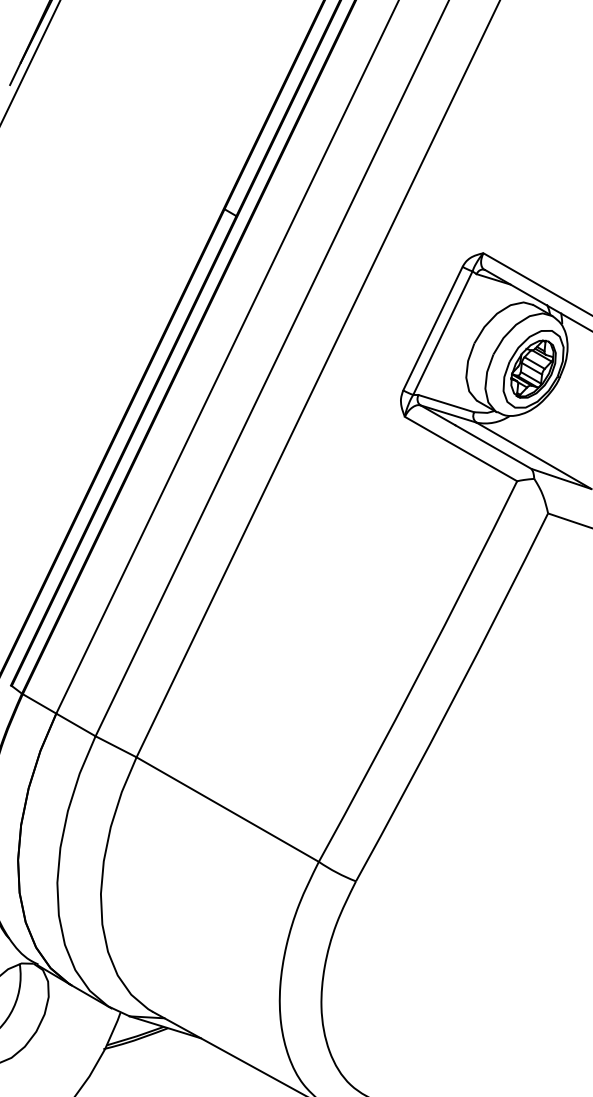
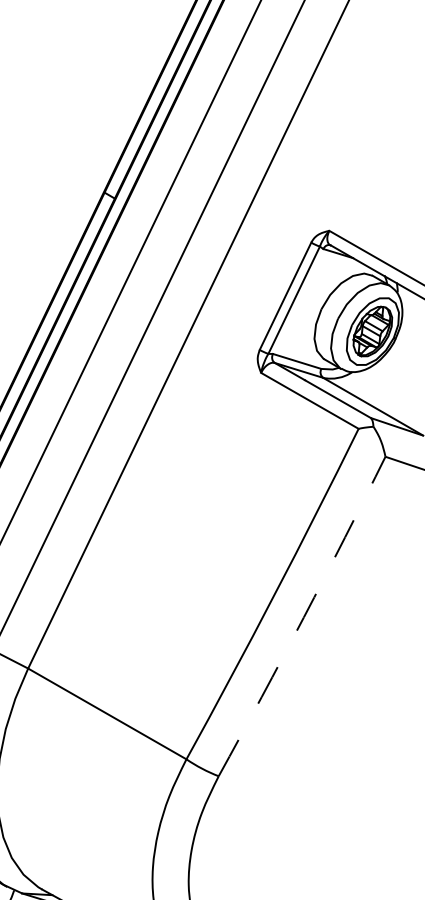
arc: (454, 698) -> (304, 617), solid -> dashed

